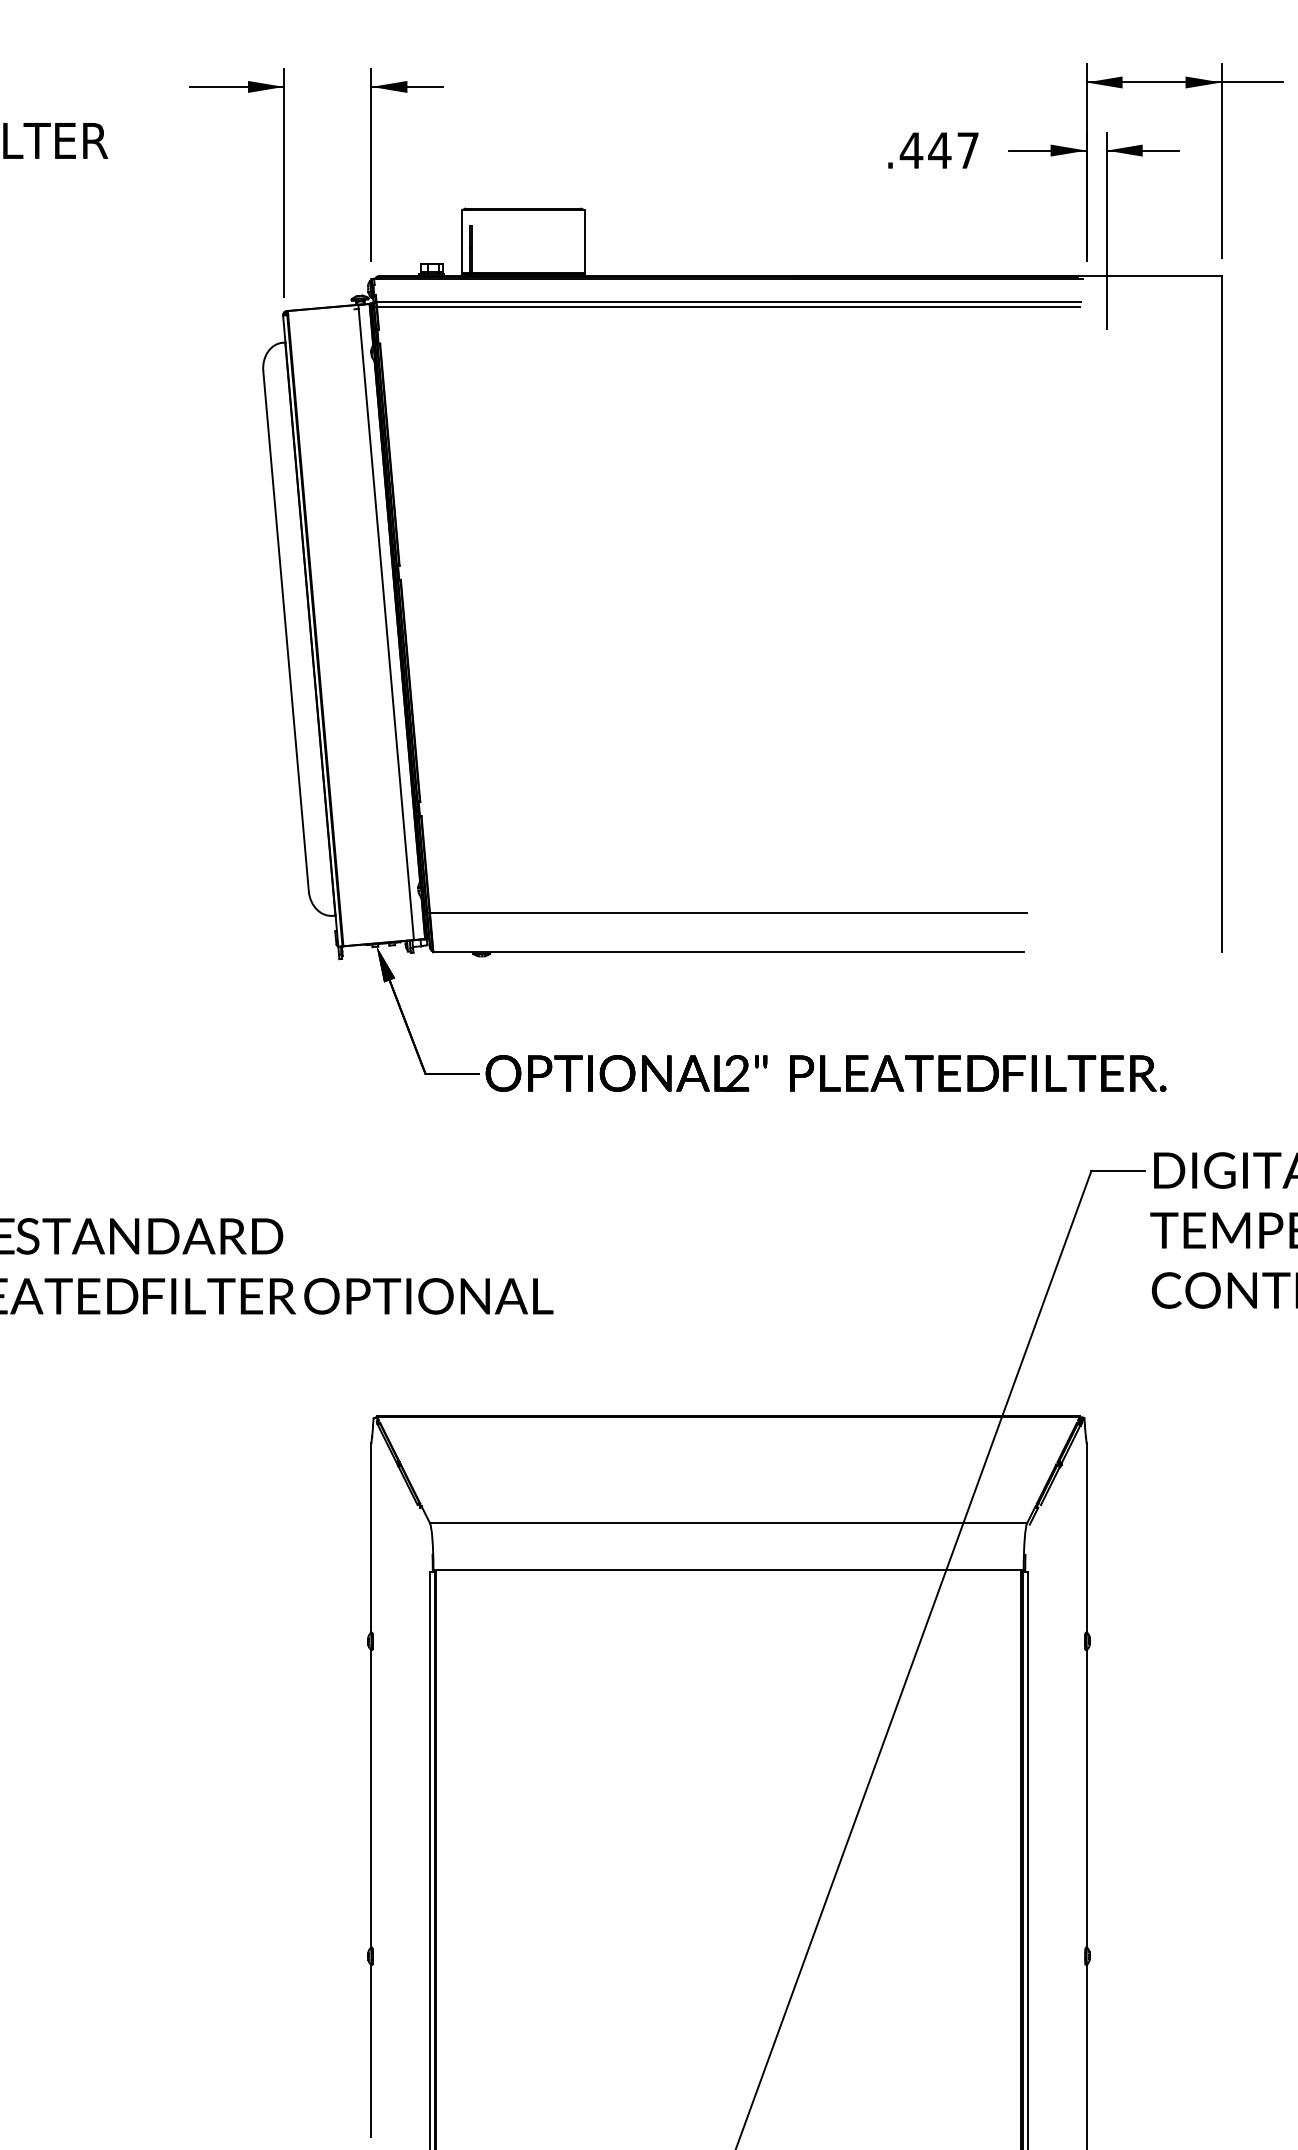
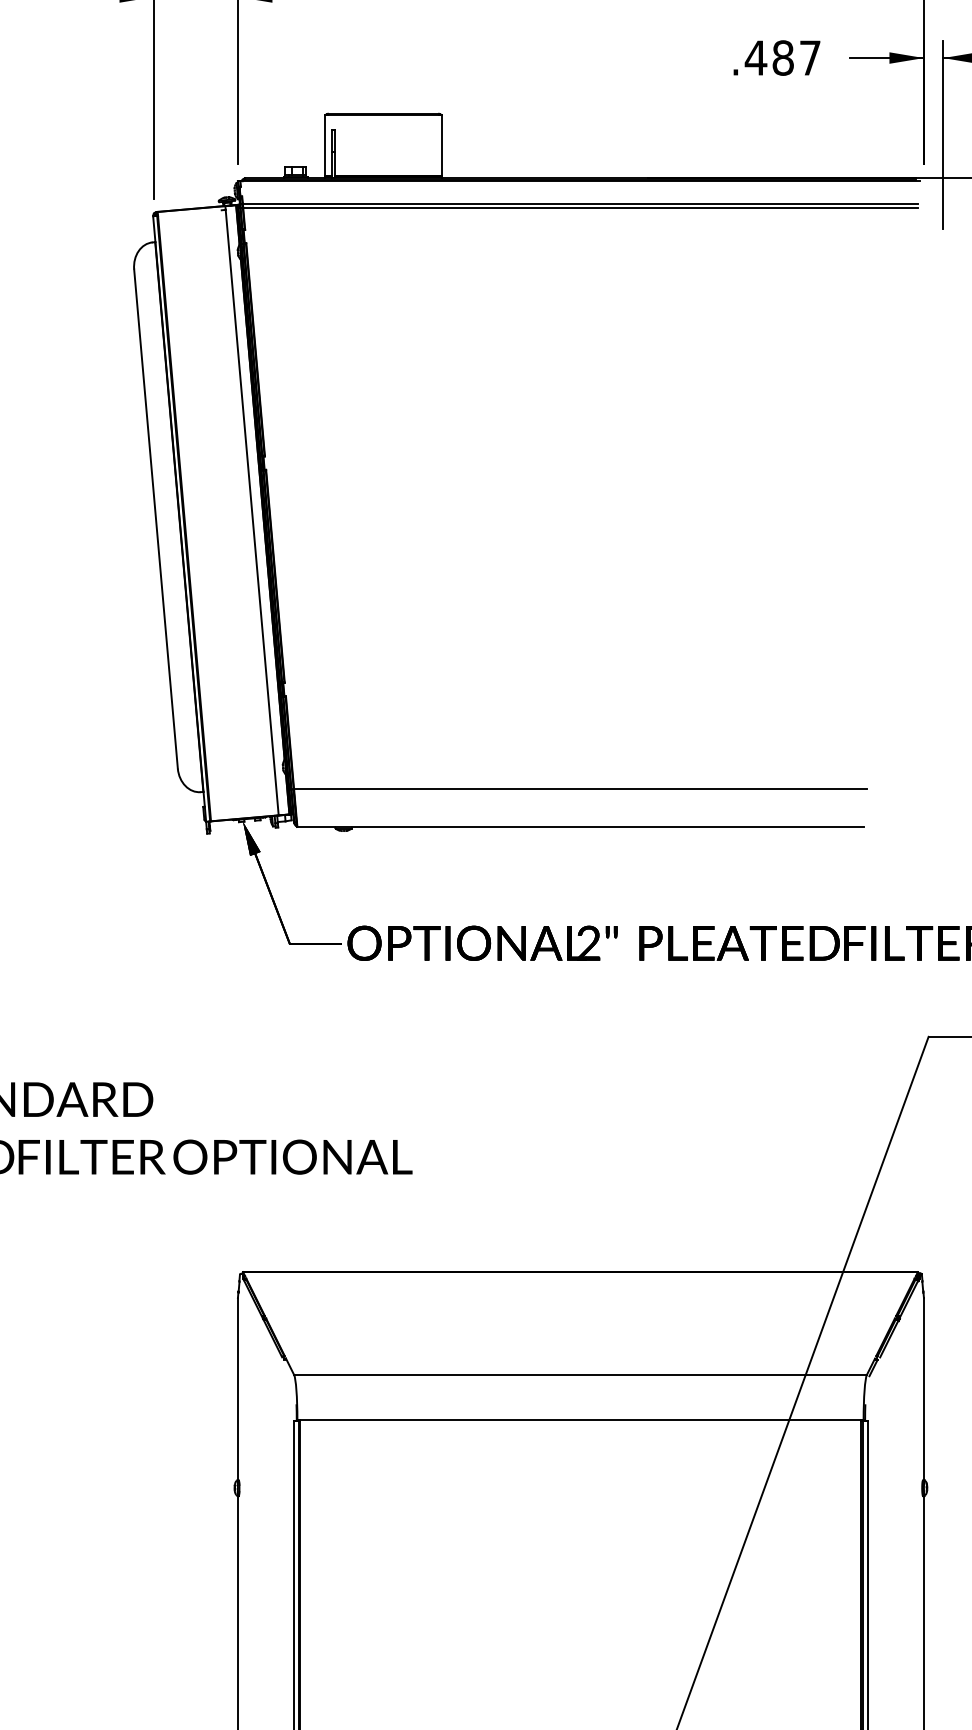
text: (939, 150) -> (782, 57), .447 -> .487

